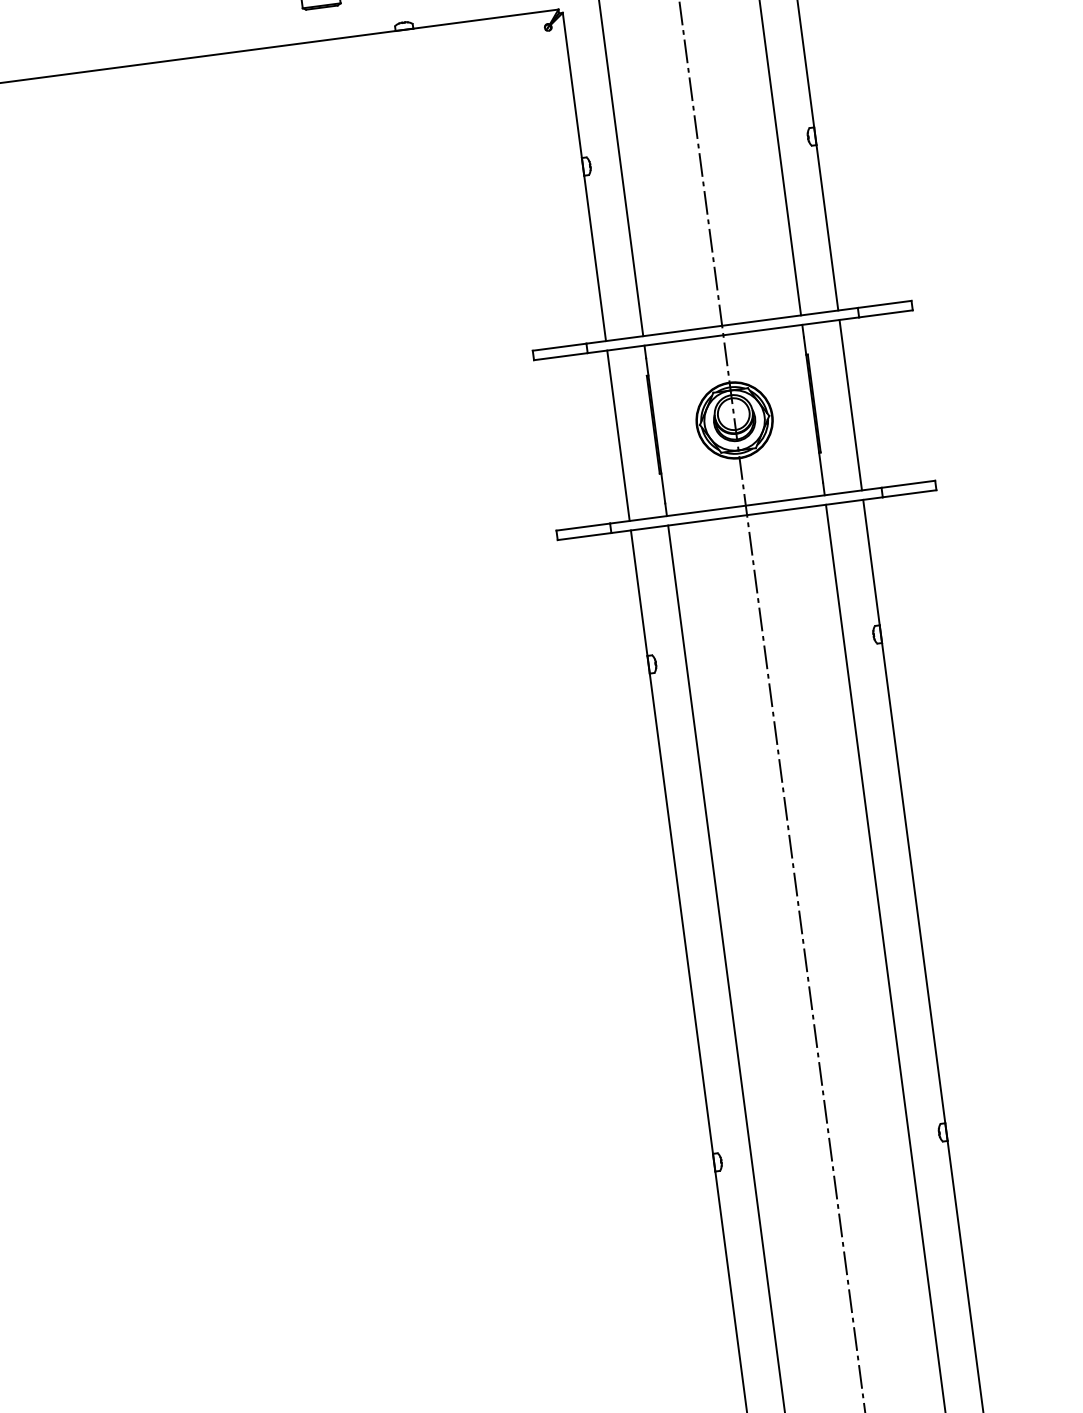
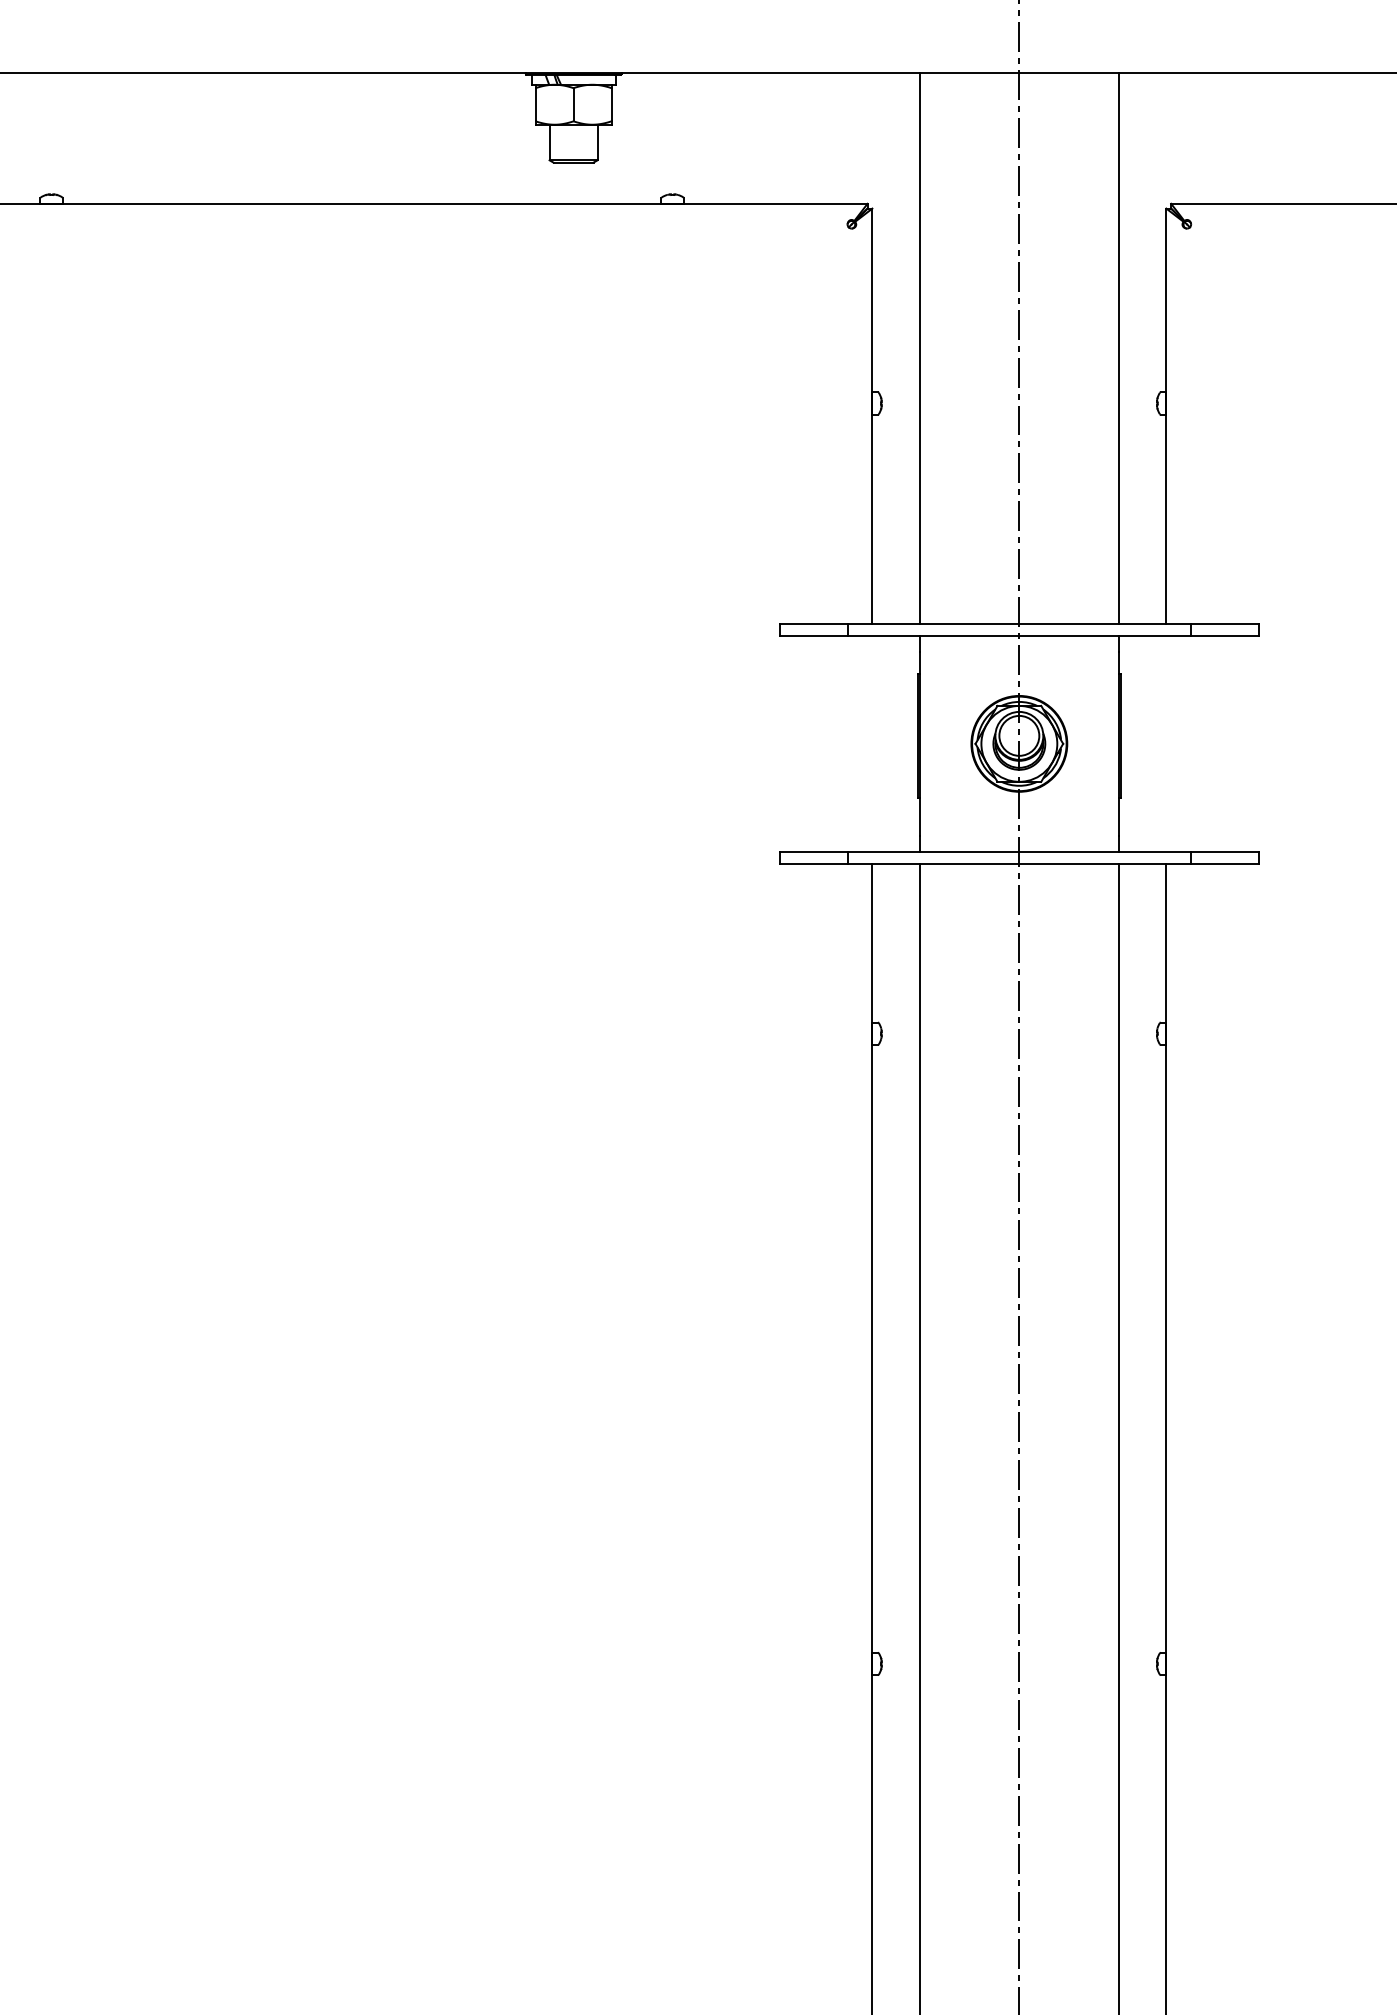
line: (850, 404) -> (1166, 743), removed
line: (618, 435) -> (872, 743), removed

